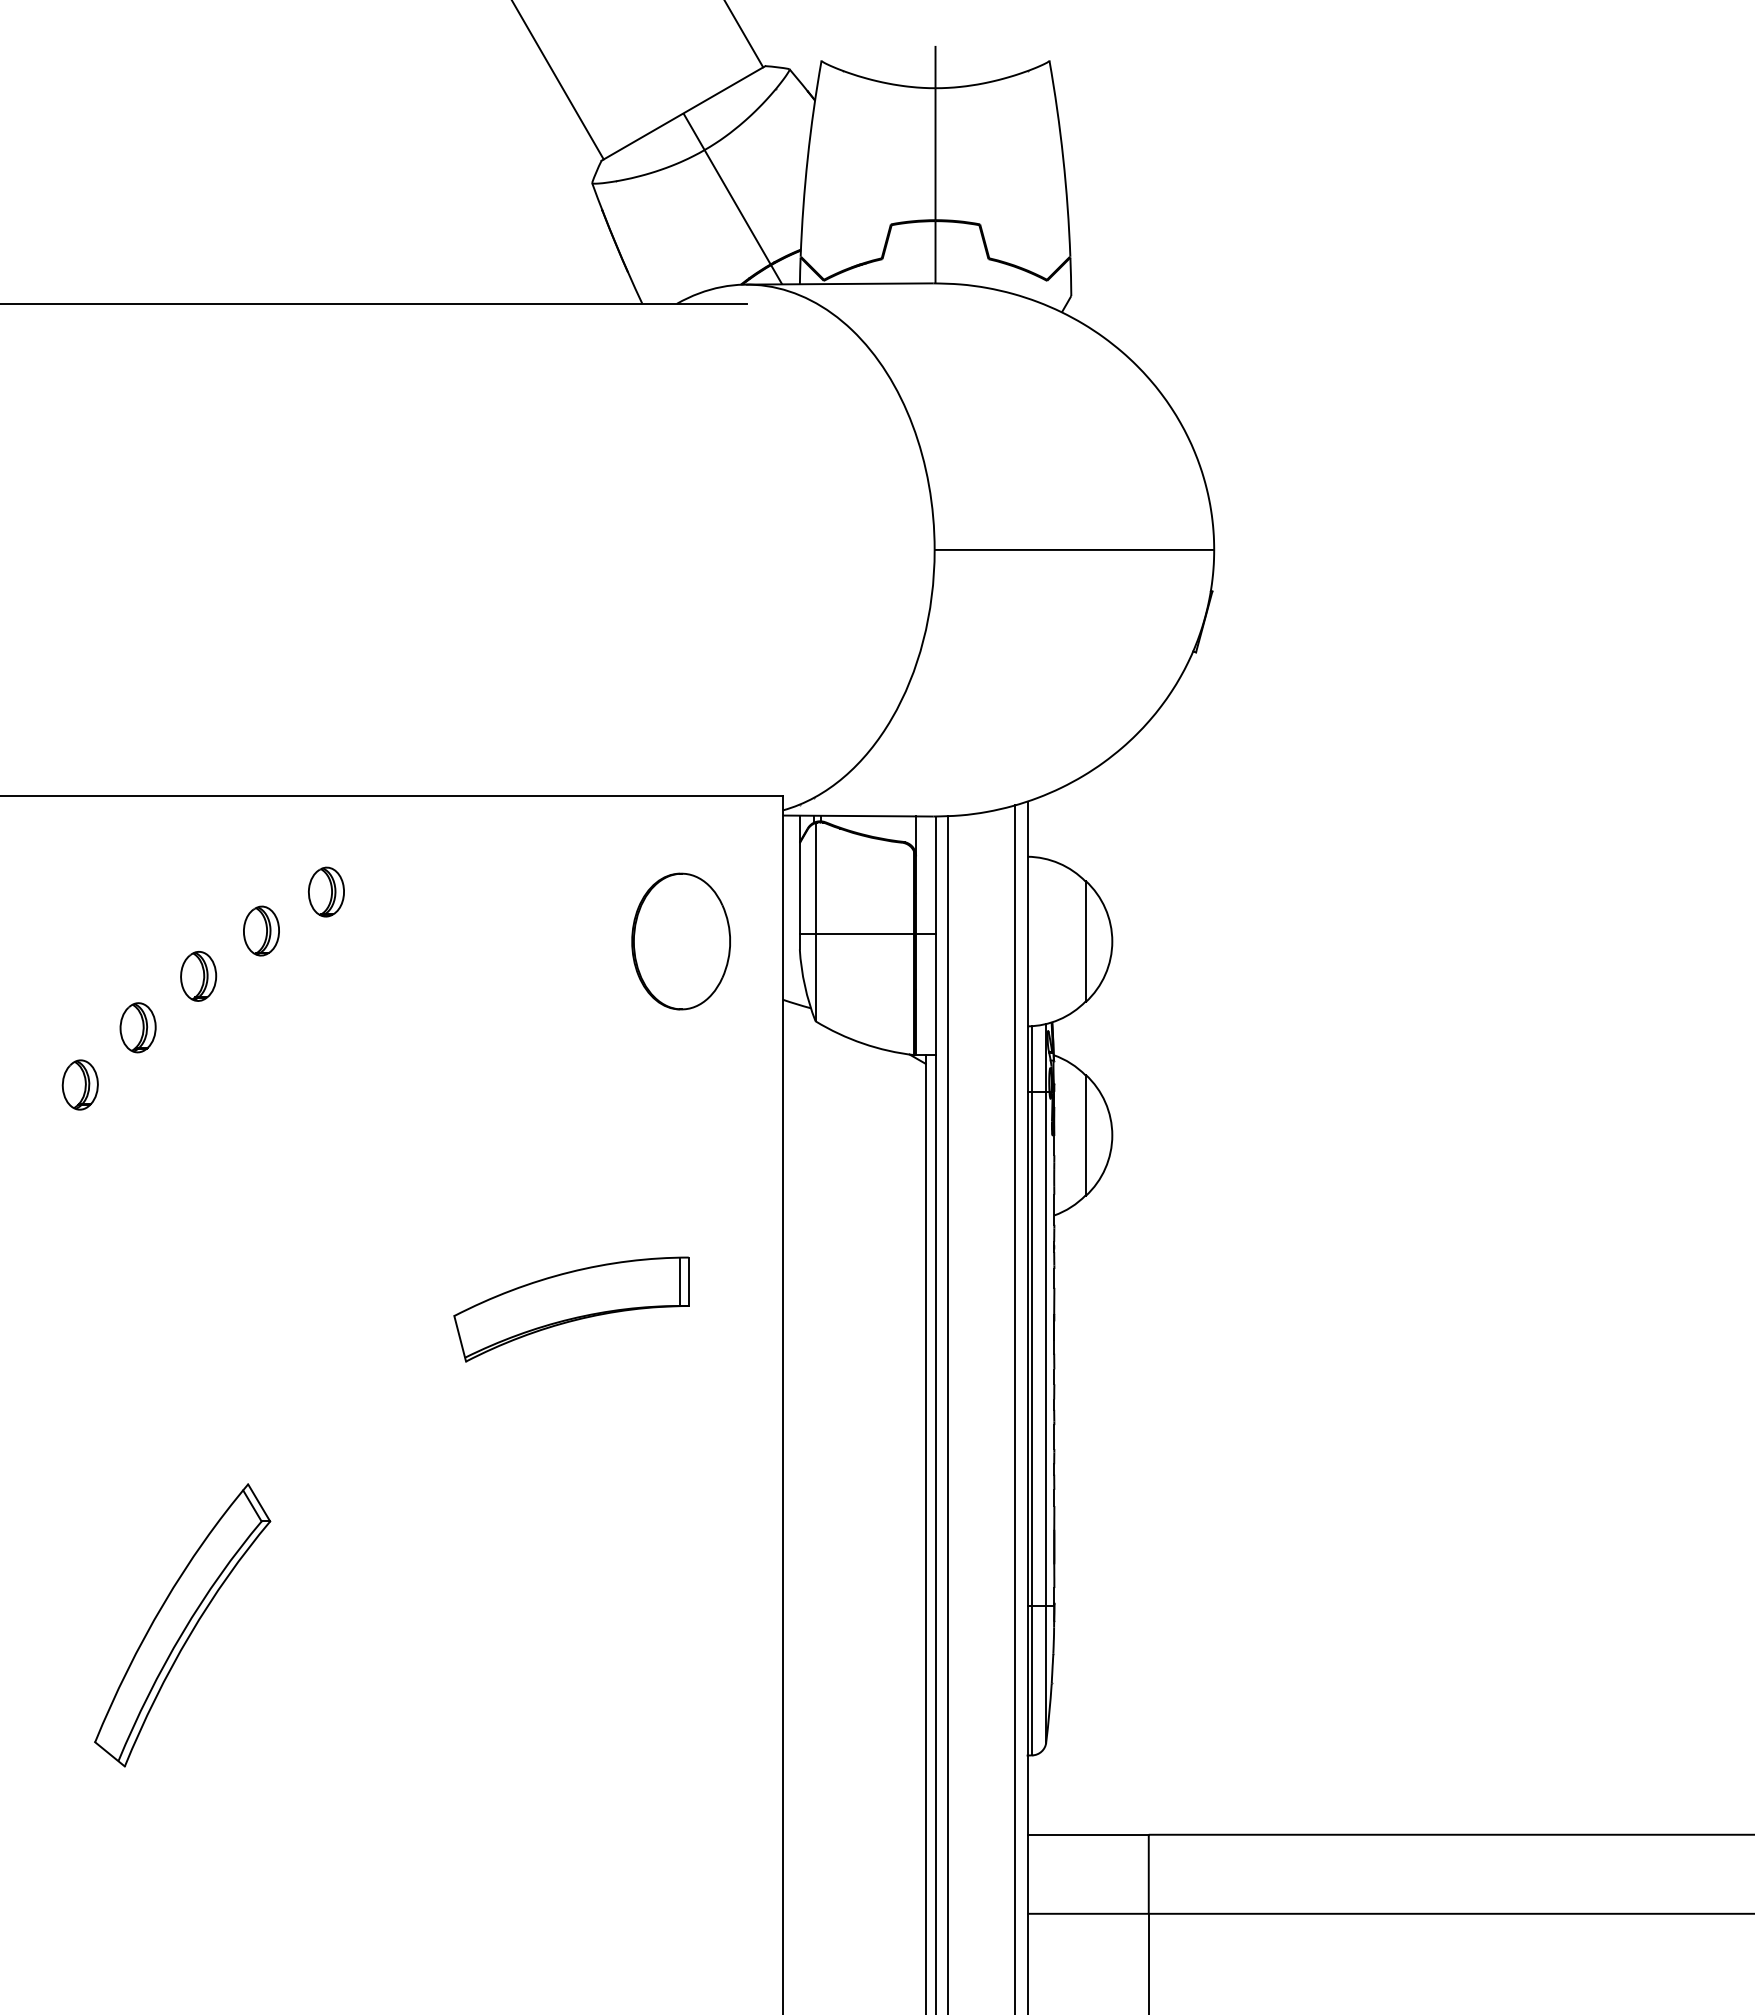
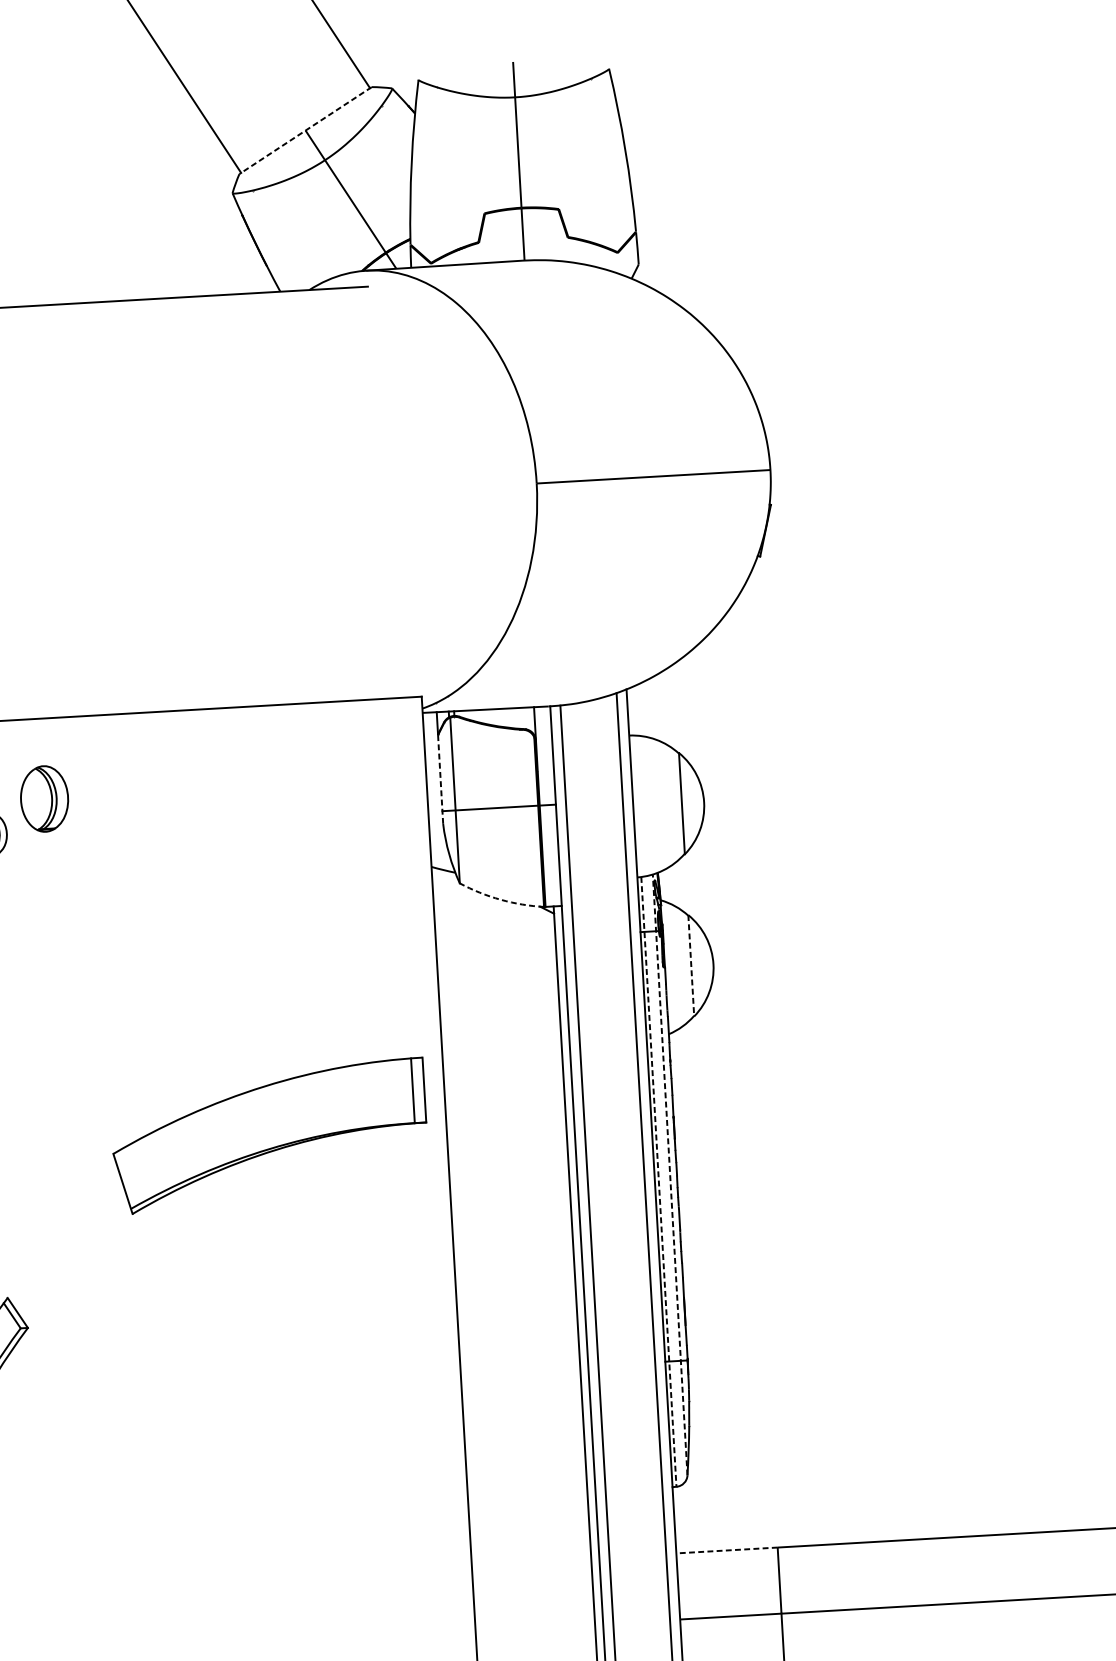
line: (683, 113) -> (305, 130), solid -> dashed
part: (326, 891) -> (44, 798), size x1.6
line: (799, 896) -> (440, 779), solid -> dashed
part: (680, 941) -> (343, 823), removed
arc: (863, 1043) -> (500, 899), solid -> dashed
line: (1085, 1135) -> (691, 965), solid -> dashed
part: (571, 1309) -> (269, 1136), size x1.6
line: (1046, 1382) -> (670, 1174), solid -> dashed
line: (1032, 1390) -> (659, 1181), solid -> dashed
line: (1088, 1834) -> (727, 1550), solid -> dashed

